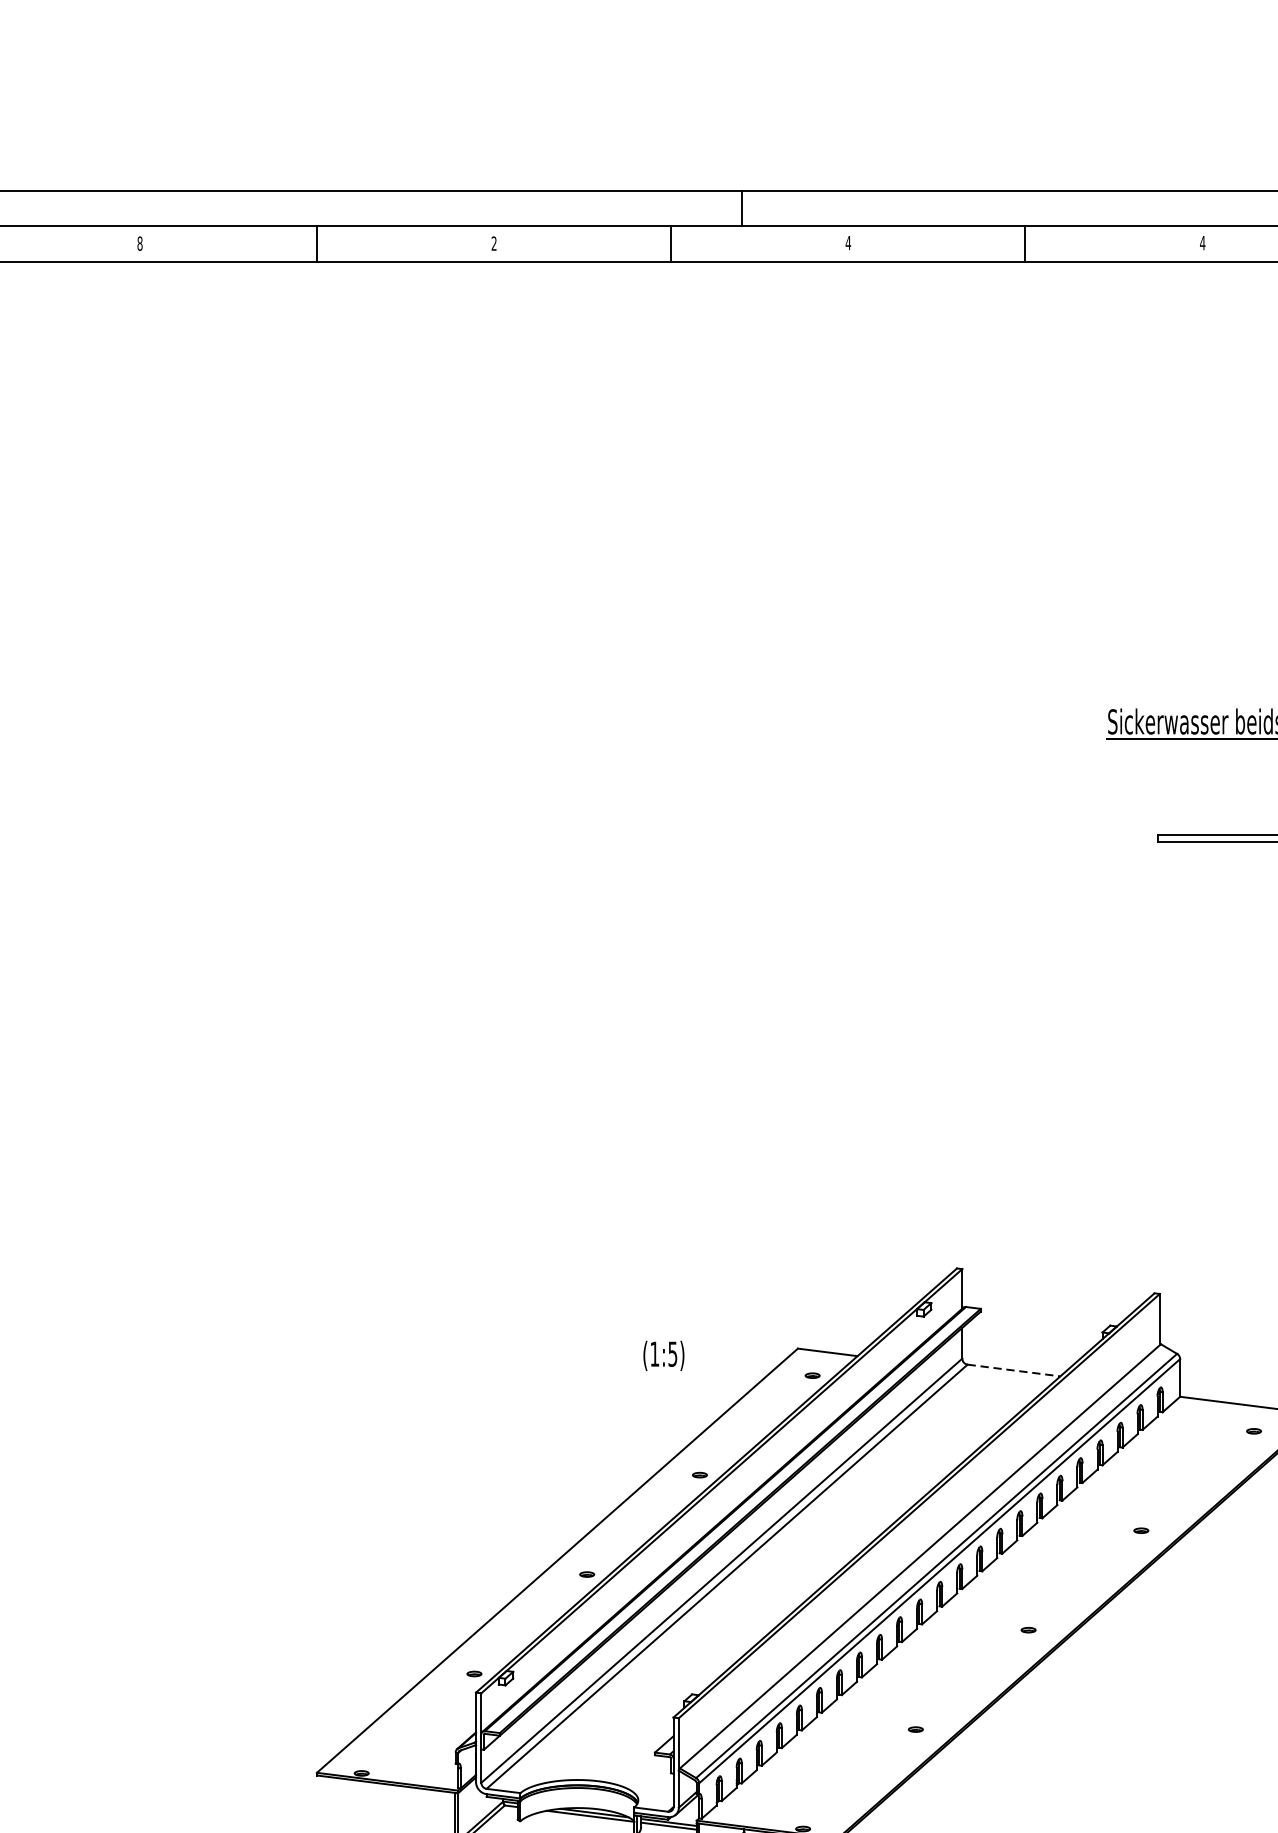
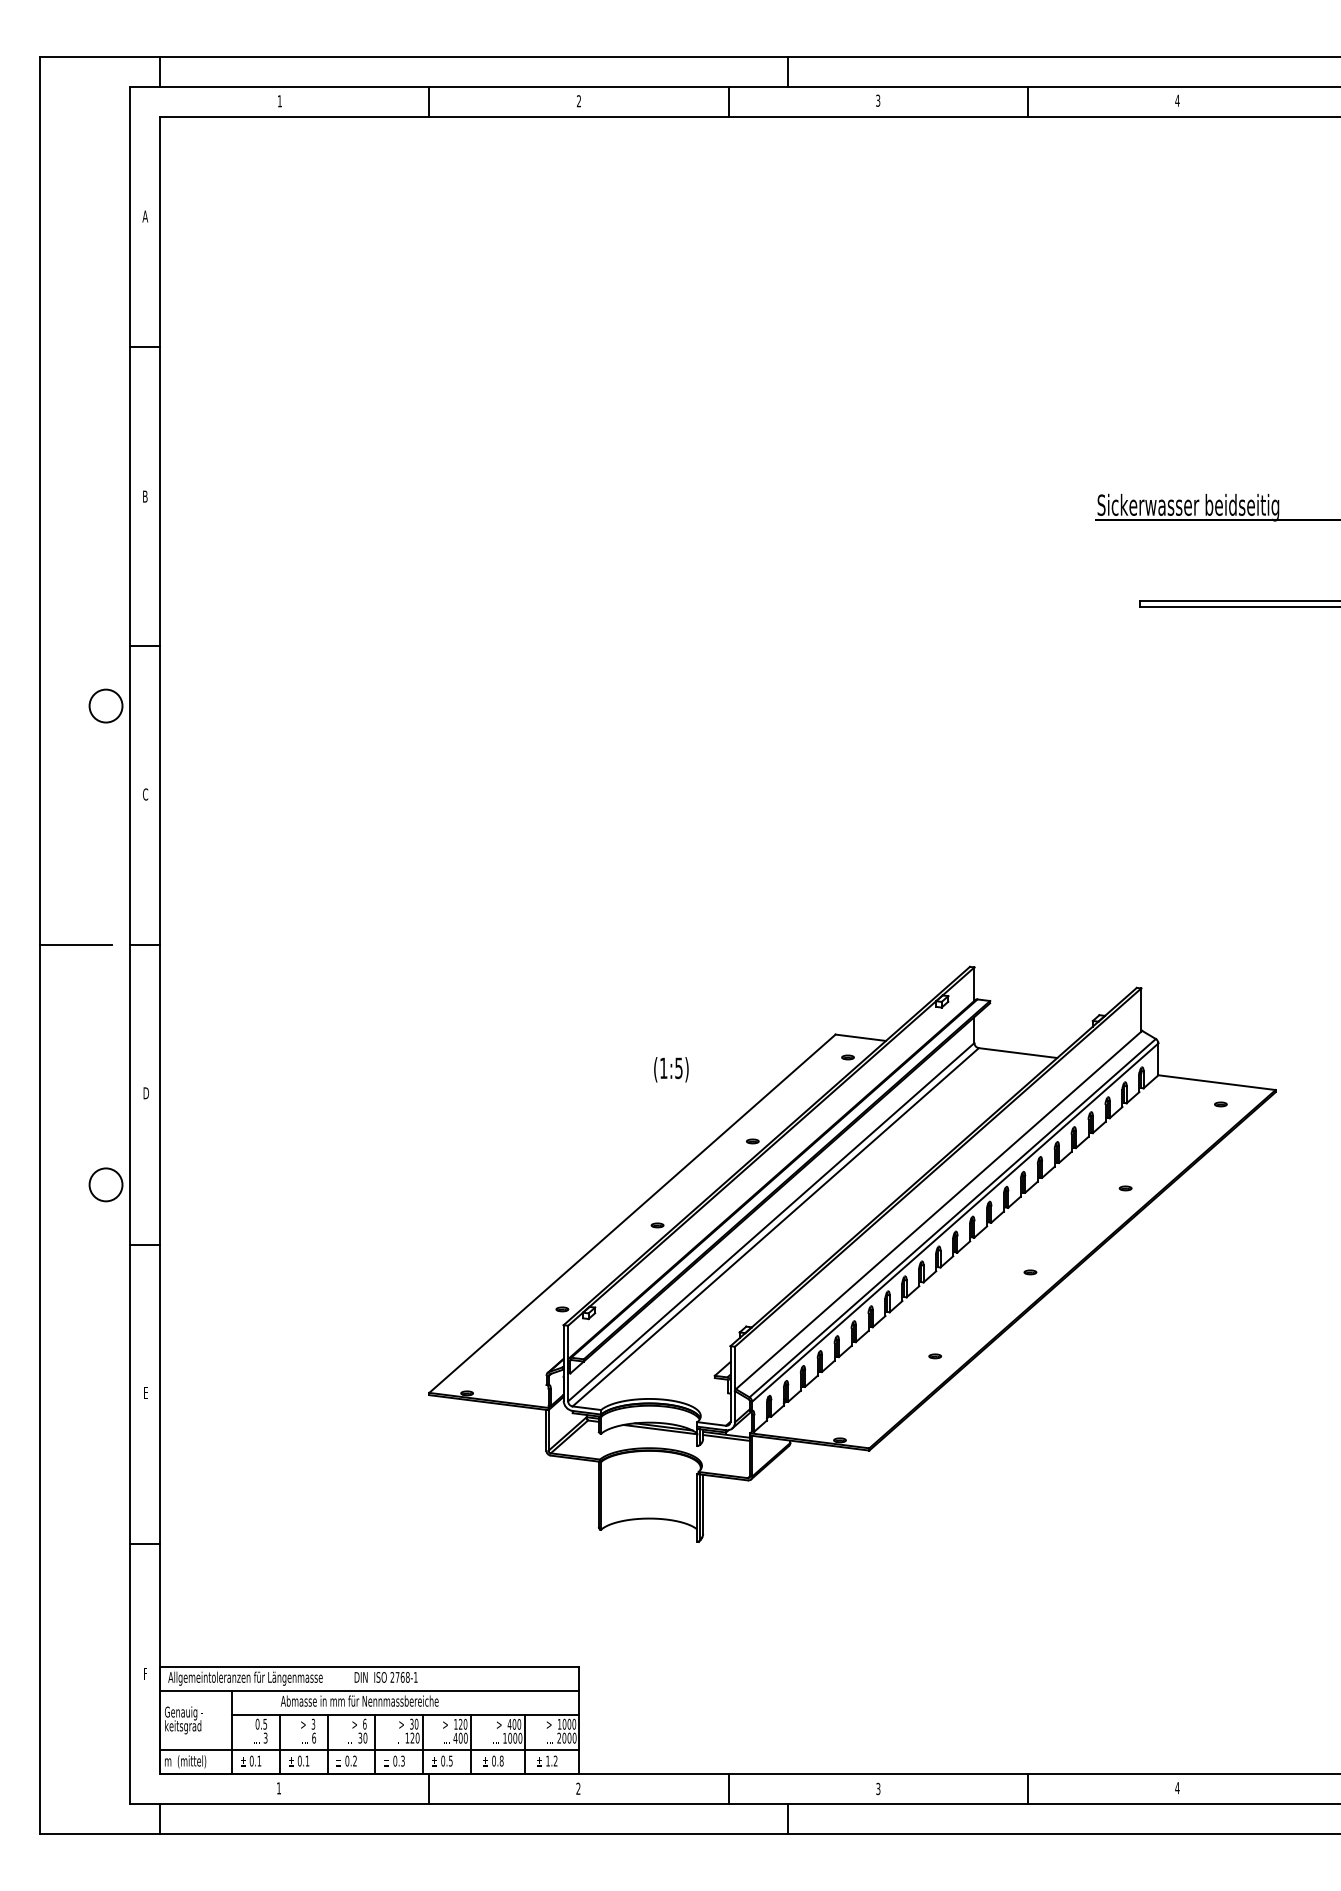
text: (847, 242) -> (877, 100), 4 -> 3
text: (139, 243) -> (279, 101), 8 -> 1
text: (664, 1355) -> (671, 1069), moved
line: (1014, 1371) -> (1018, 1053), dashed -> solid

